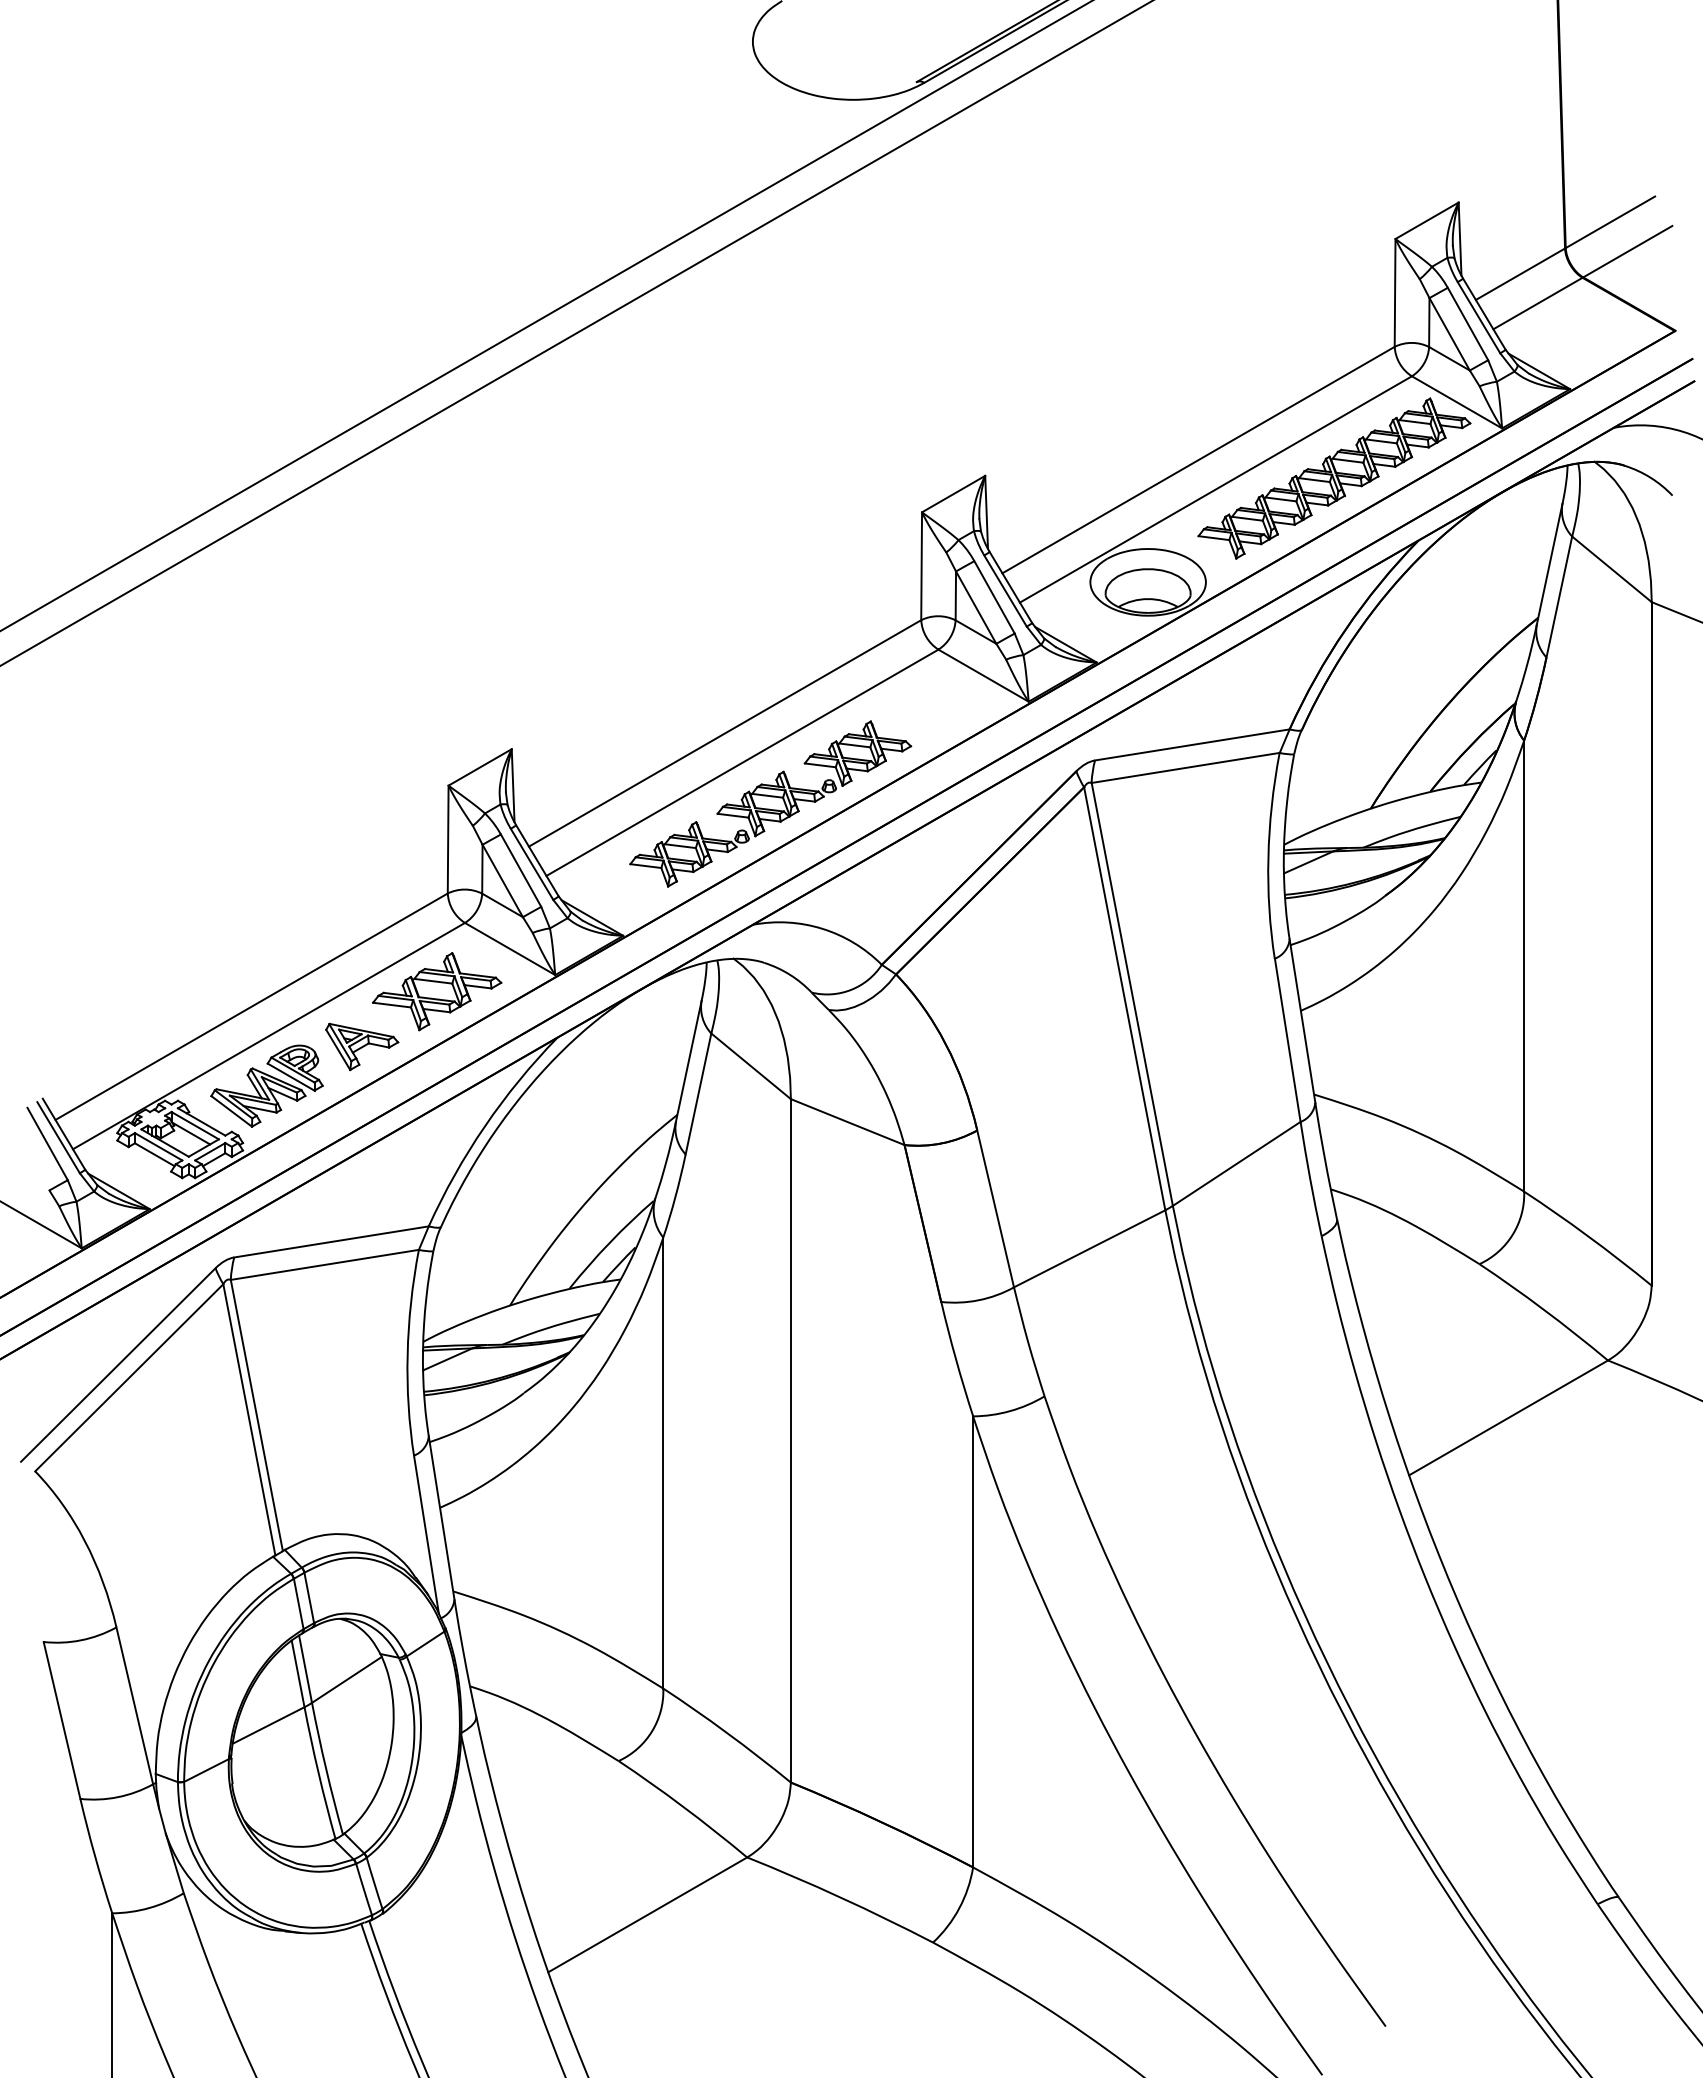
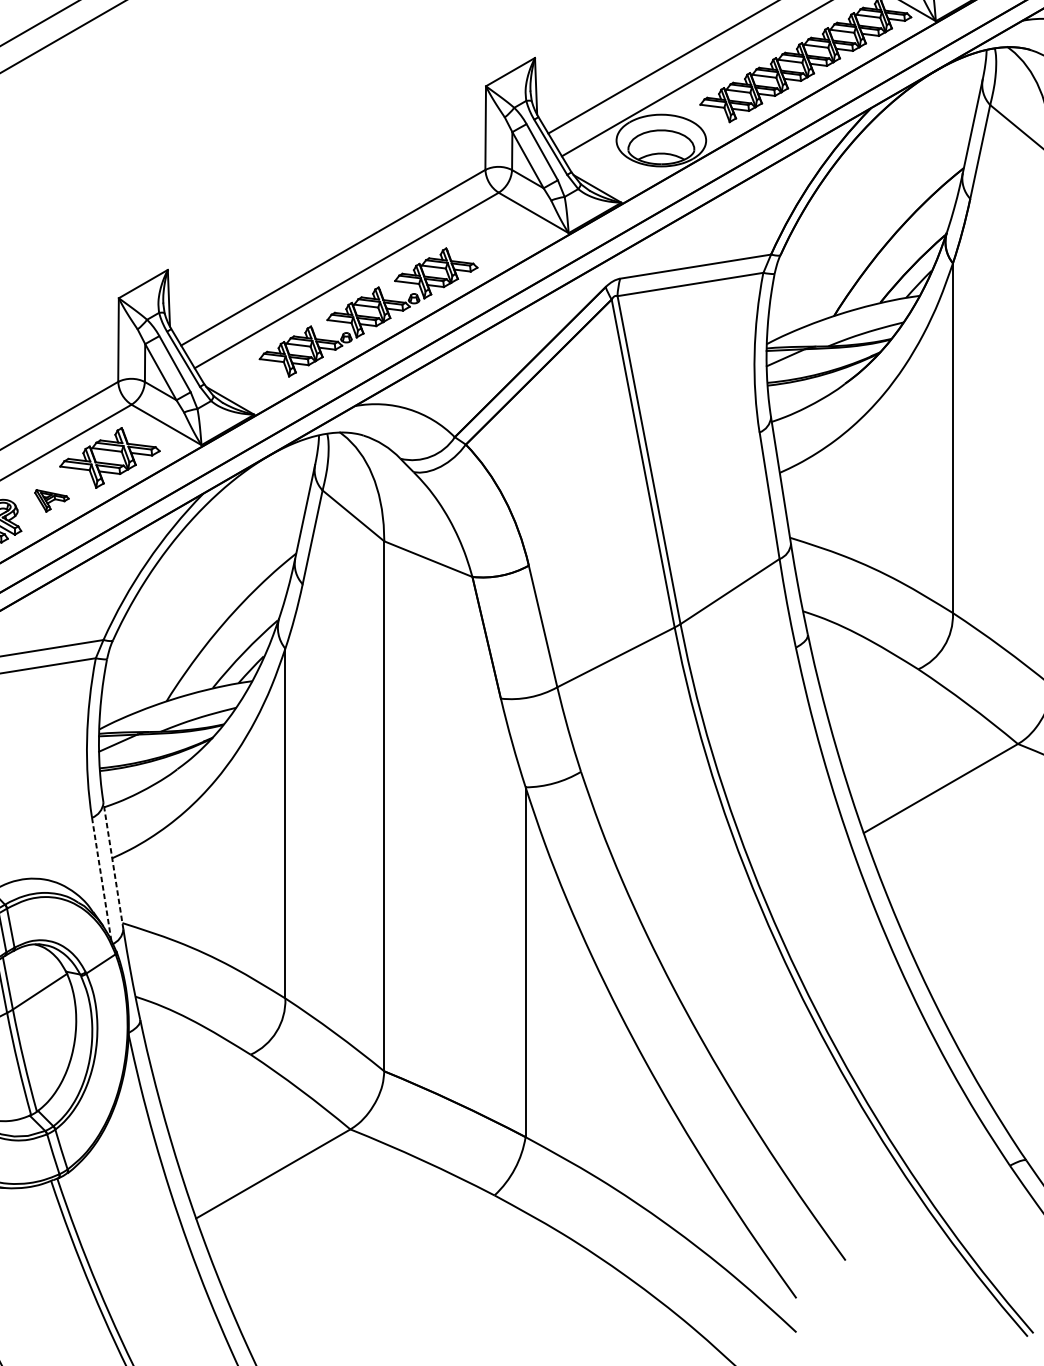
part: (362, 1046) -> (52, 500), size x0.6
line: (441, 1517) -> (113, 865), solid -> dashed
line: (426, 1534) -> (101, 878), solid -> dashed

